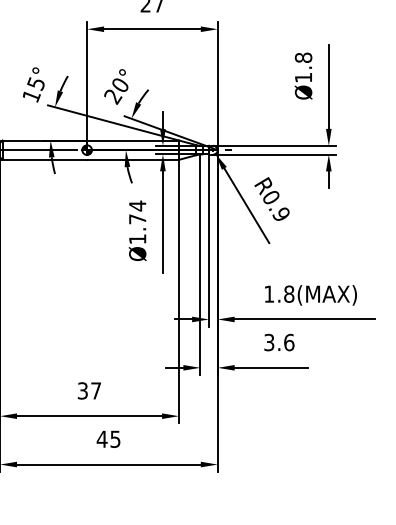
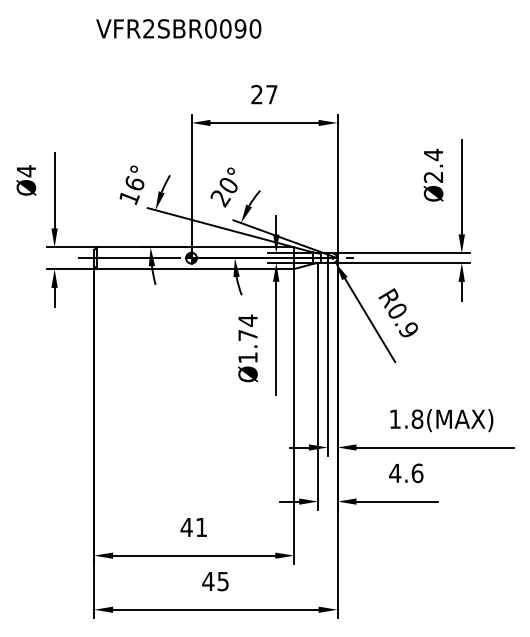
text: (303, 67) -> (433, 165), Ø1.8 -> Ø2.4
text: (36, 83) -> (134, 183), 15° -> 16°
text: (269, 342) -> (395, 473), 3.6 -> 4.6
text: (88, 390) -> (193, 527), 37 -> 41

